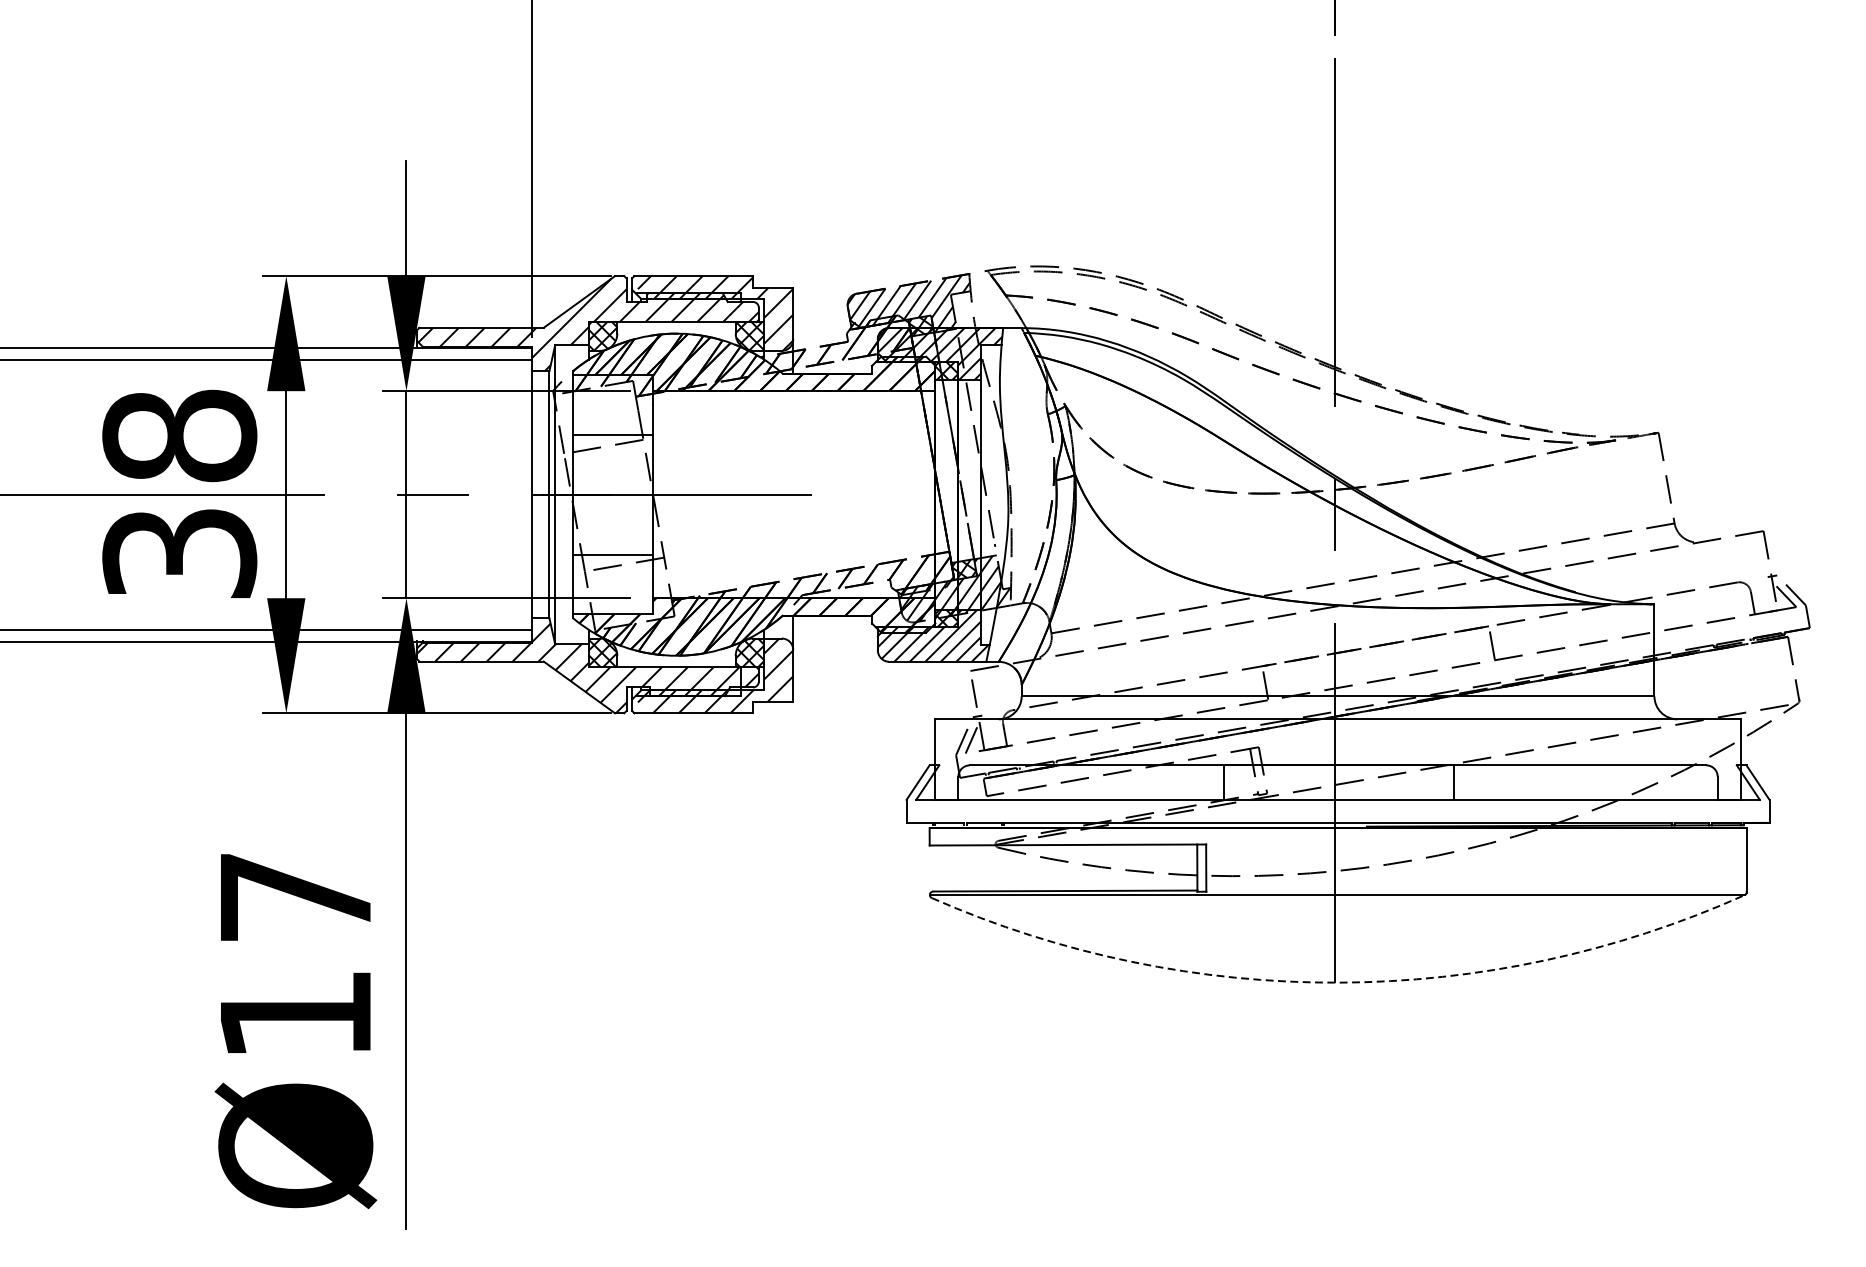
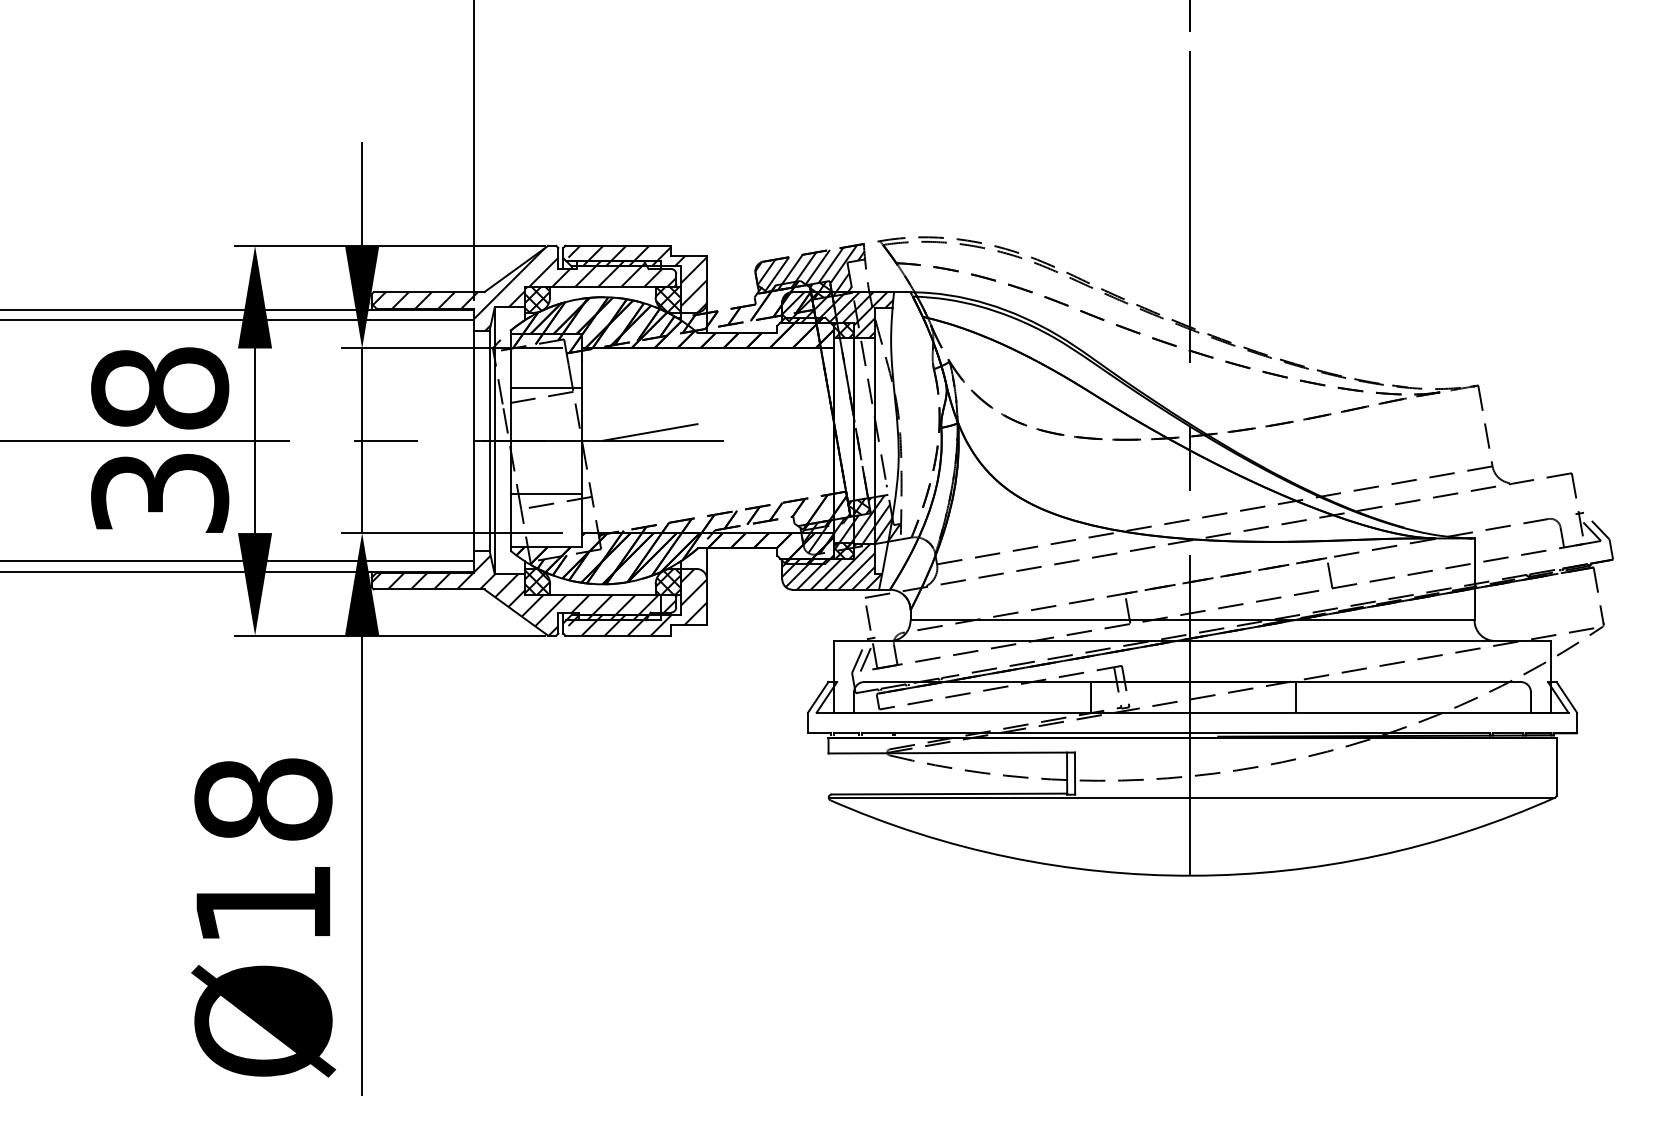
line: (729, 484) -> (650, 431), added
text: (295, 897) -> (263, 799), Ø17 -> Ø18
arc: (1339, 982) -> (1193, 875), dashed -> solid

